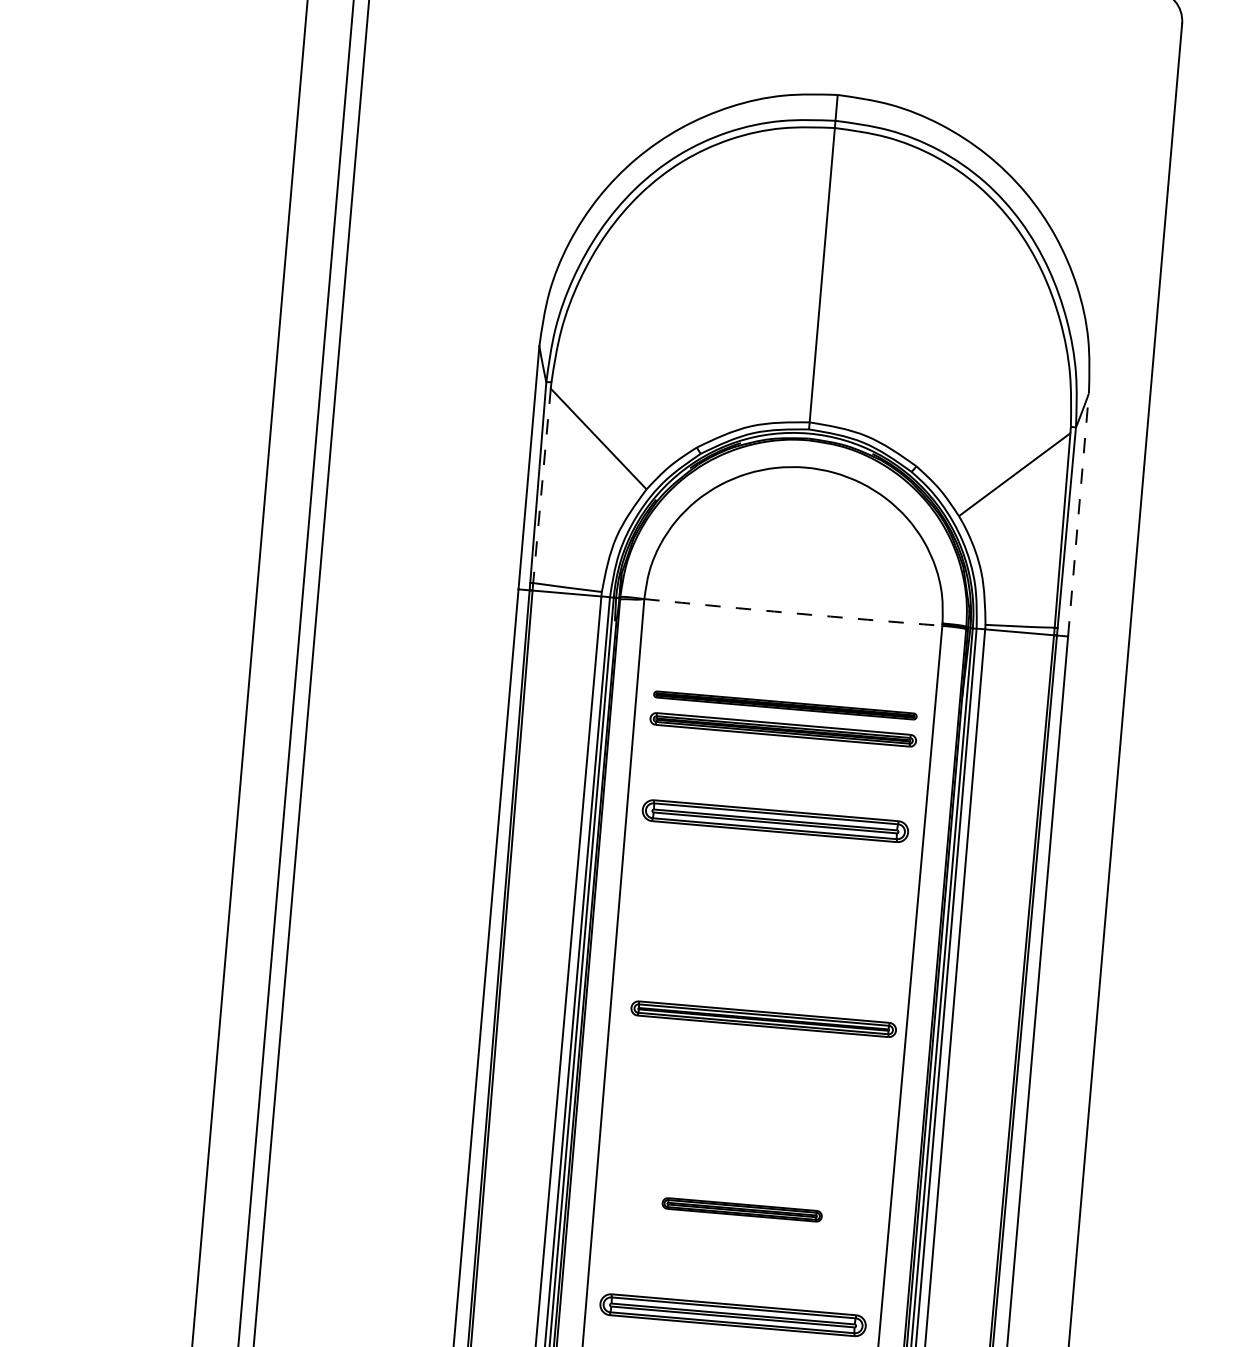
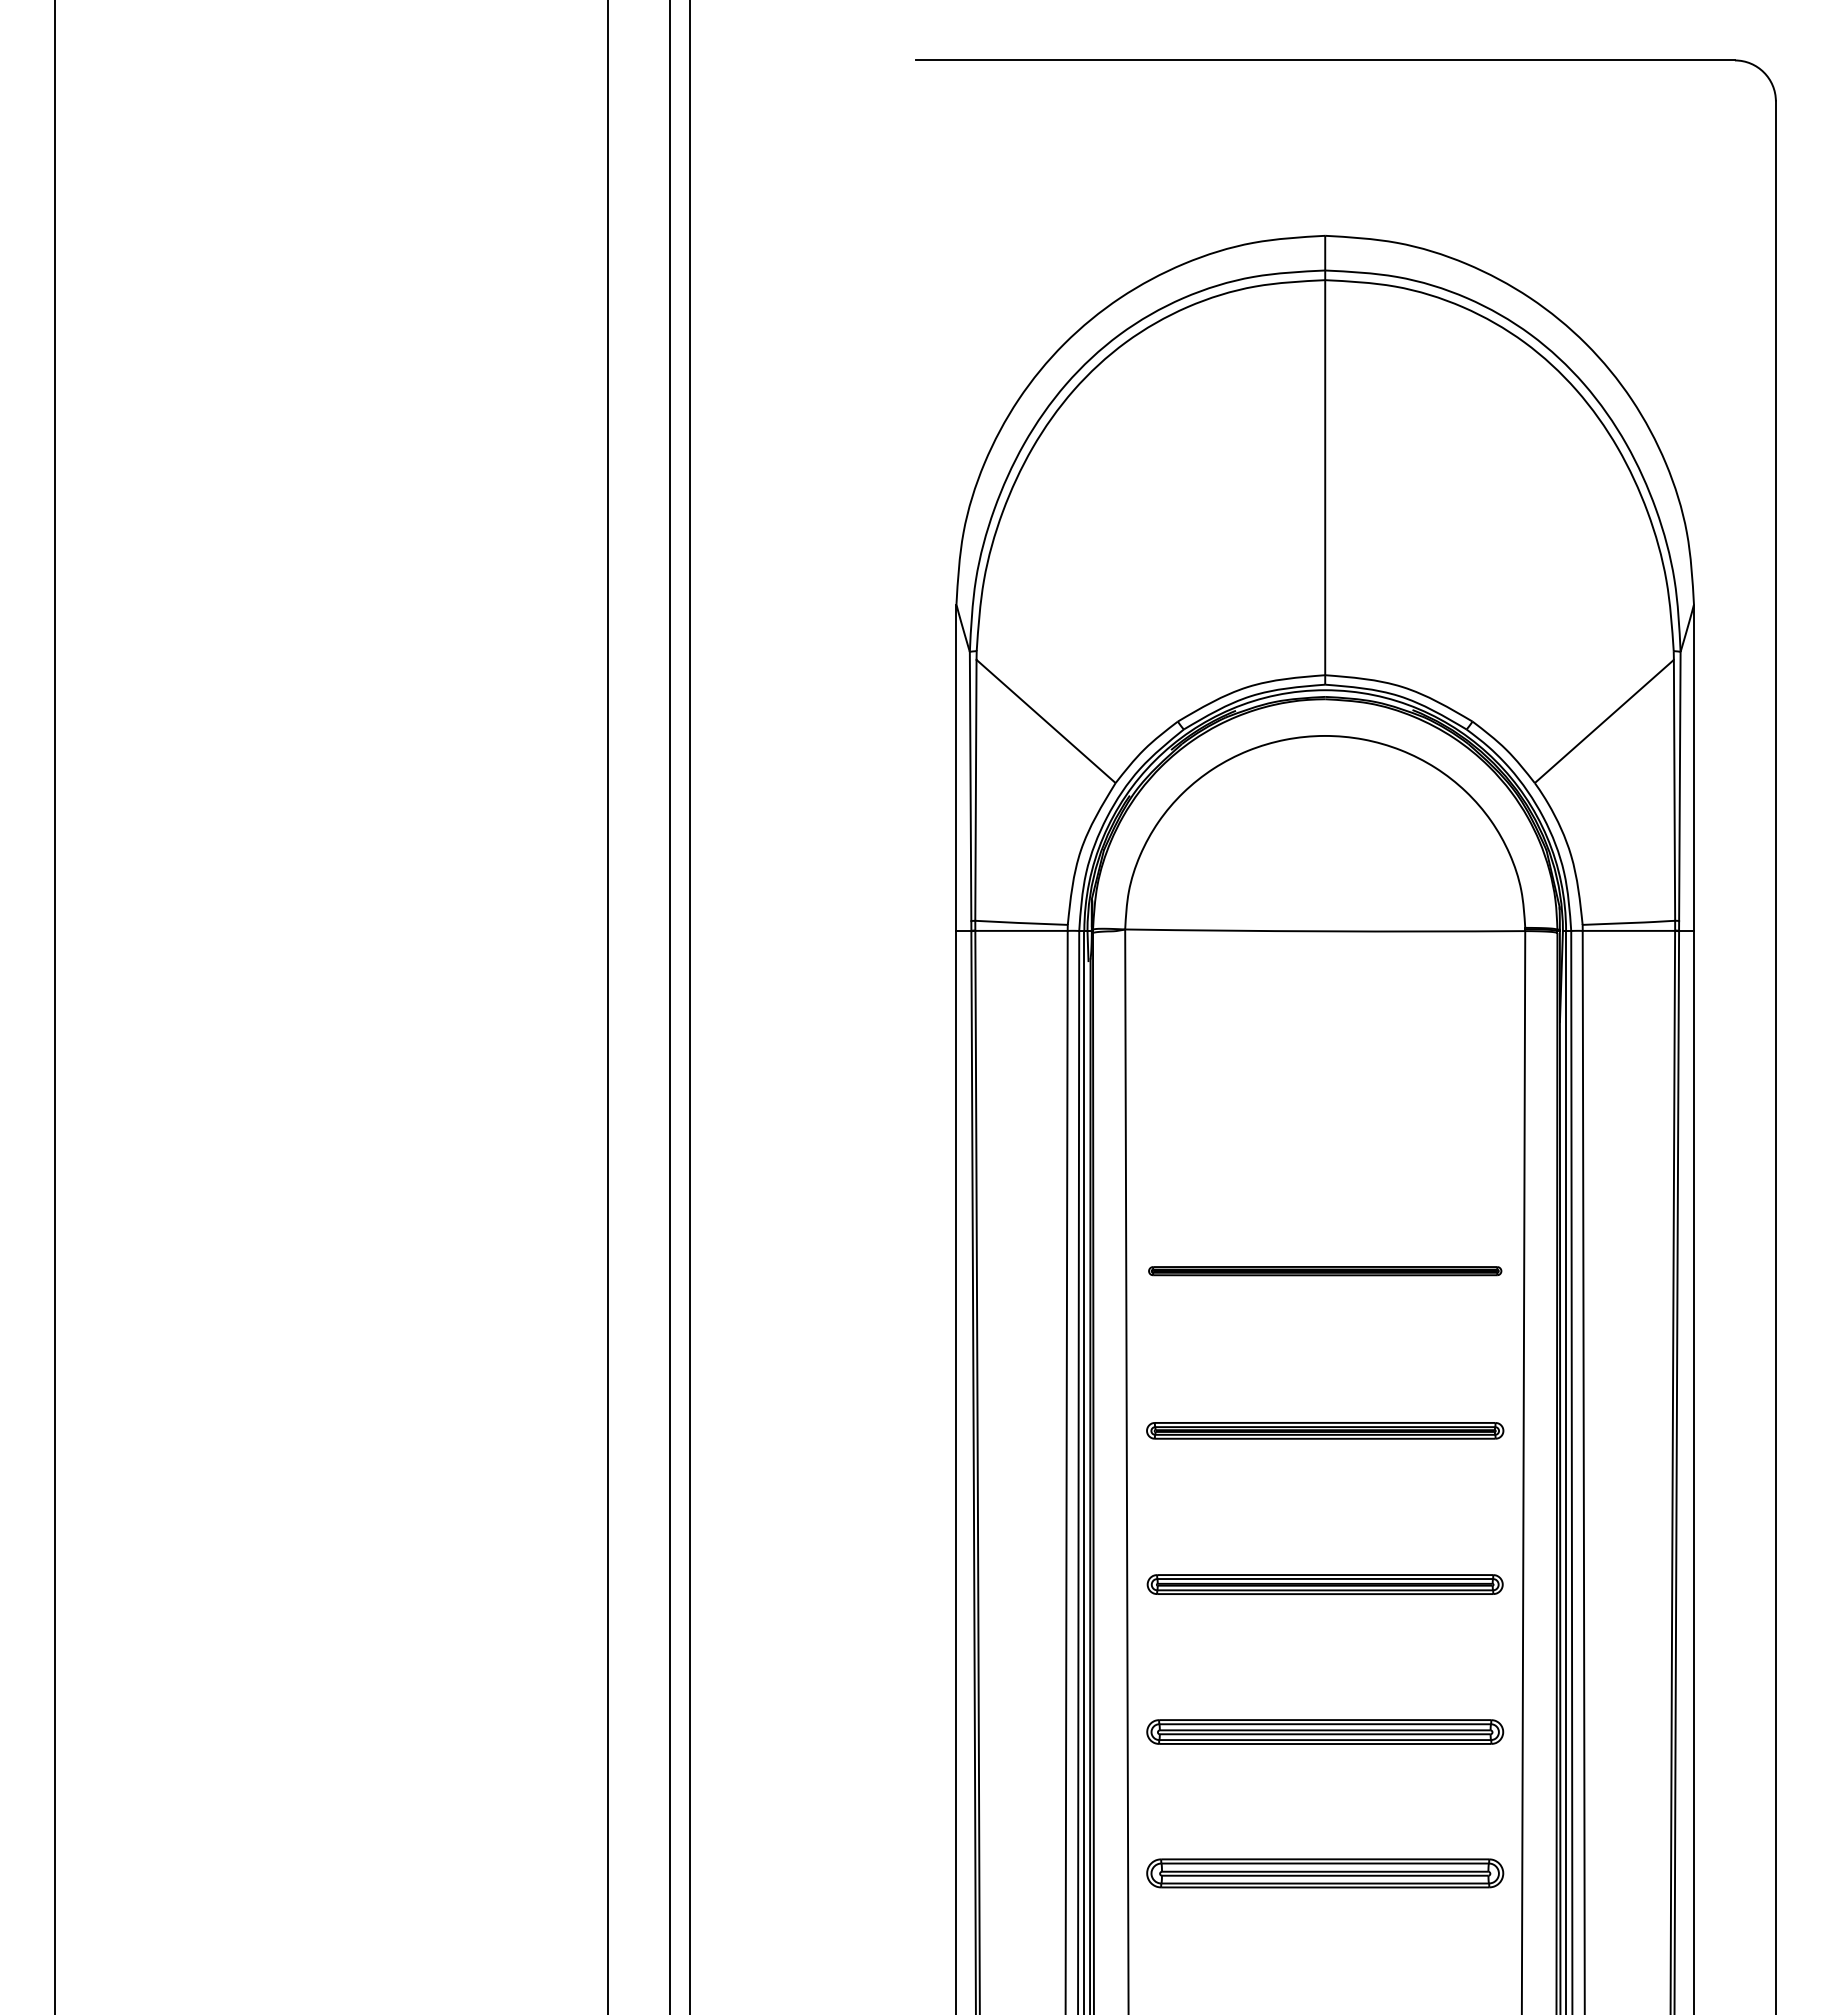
line: (541, 485) -> (975, 790), dashed -> solid
line: (1078, 514) -> (1693, 767), dashed -> solid
arc: (793, 613) -> (1325, 931), dashed -> solid
part: (785, 705) -> (1325, 1271), moved
part: (783, 729) -> (1325, 1430), moved
part: (775, 821) -> (1325, 1210), removed
part: (763, 1019) -> (1324, 1584), moved
part: (742, 1209) -> (1325, 1731), size x1.67

